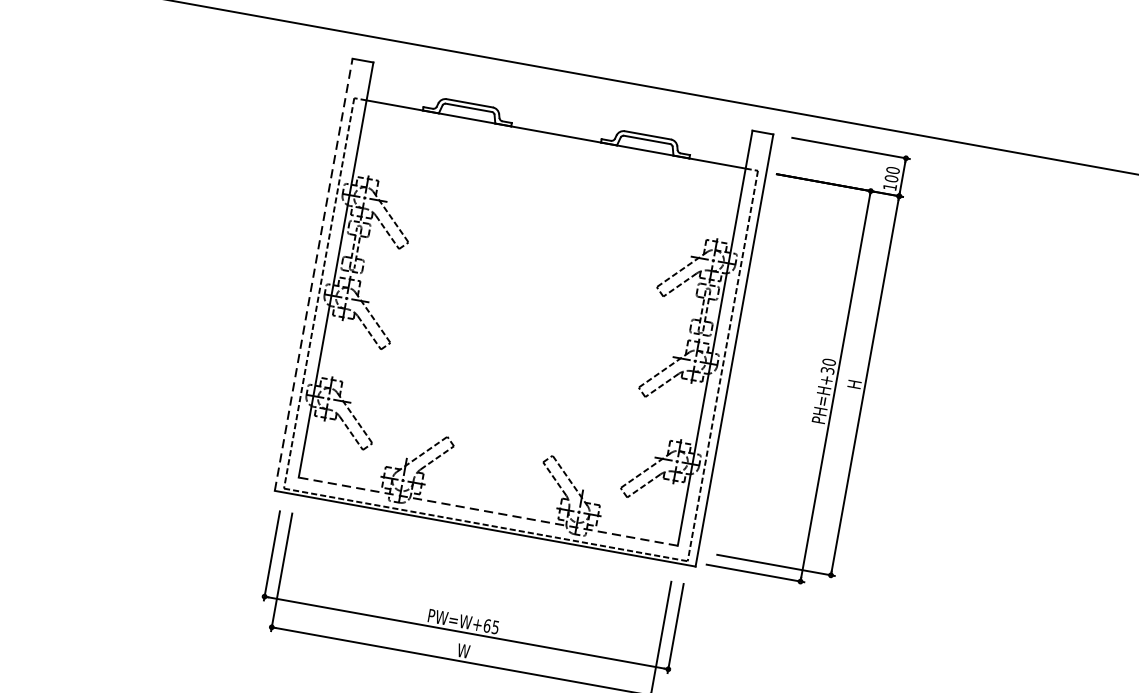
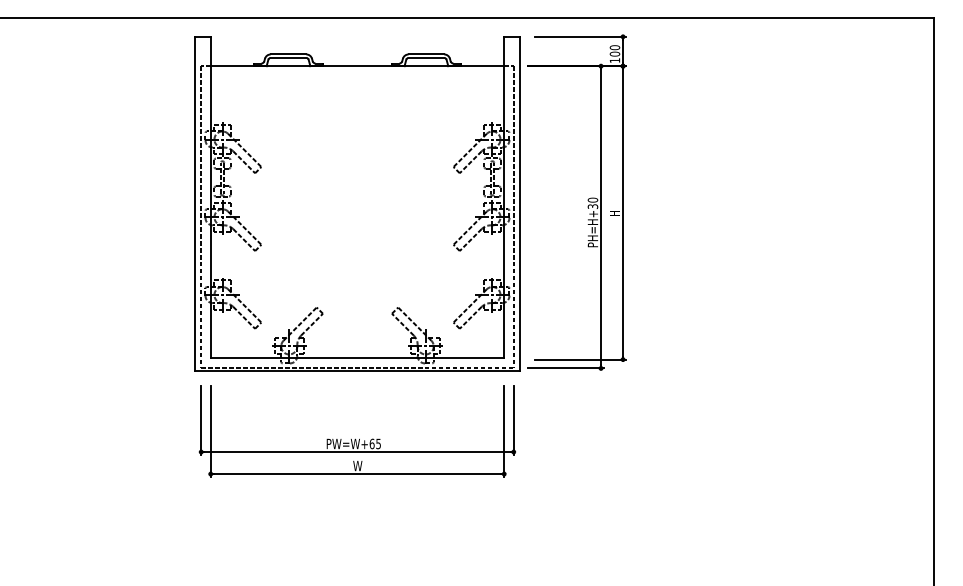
line: (313, 274) -> (194, 203), dashed -> solid
line: (488, 512) -> (357, 358), dashed -> solid

